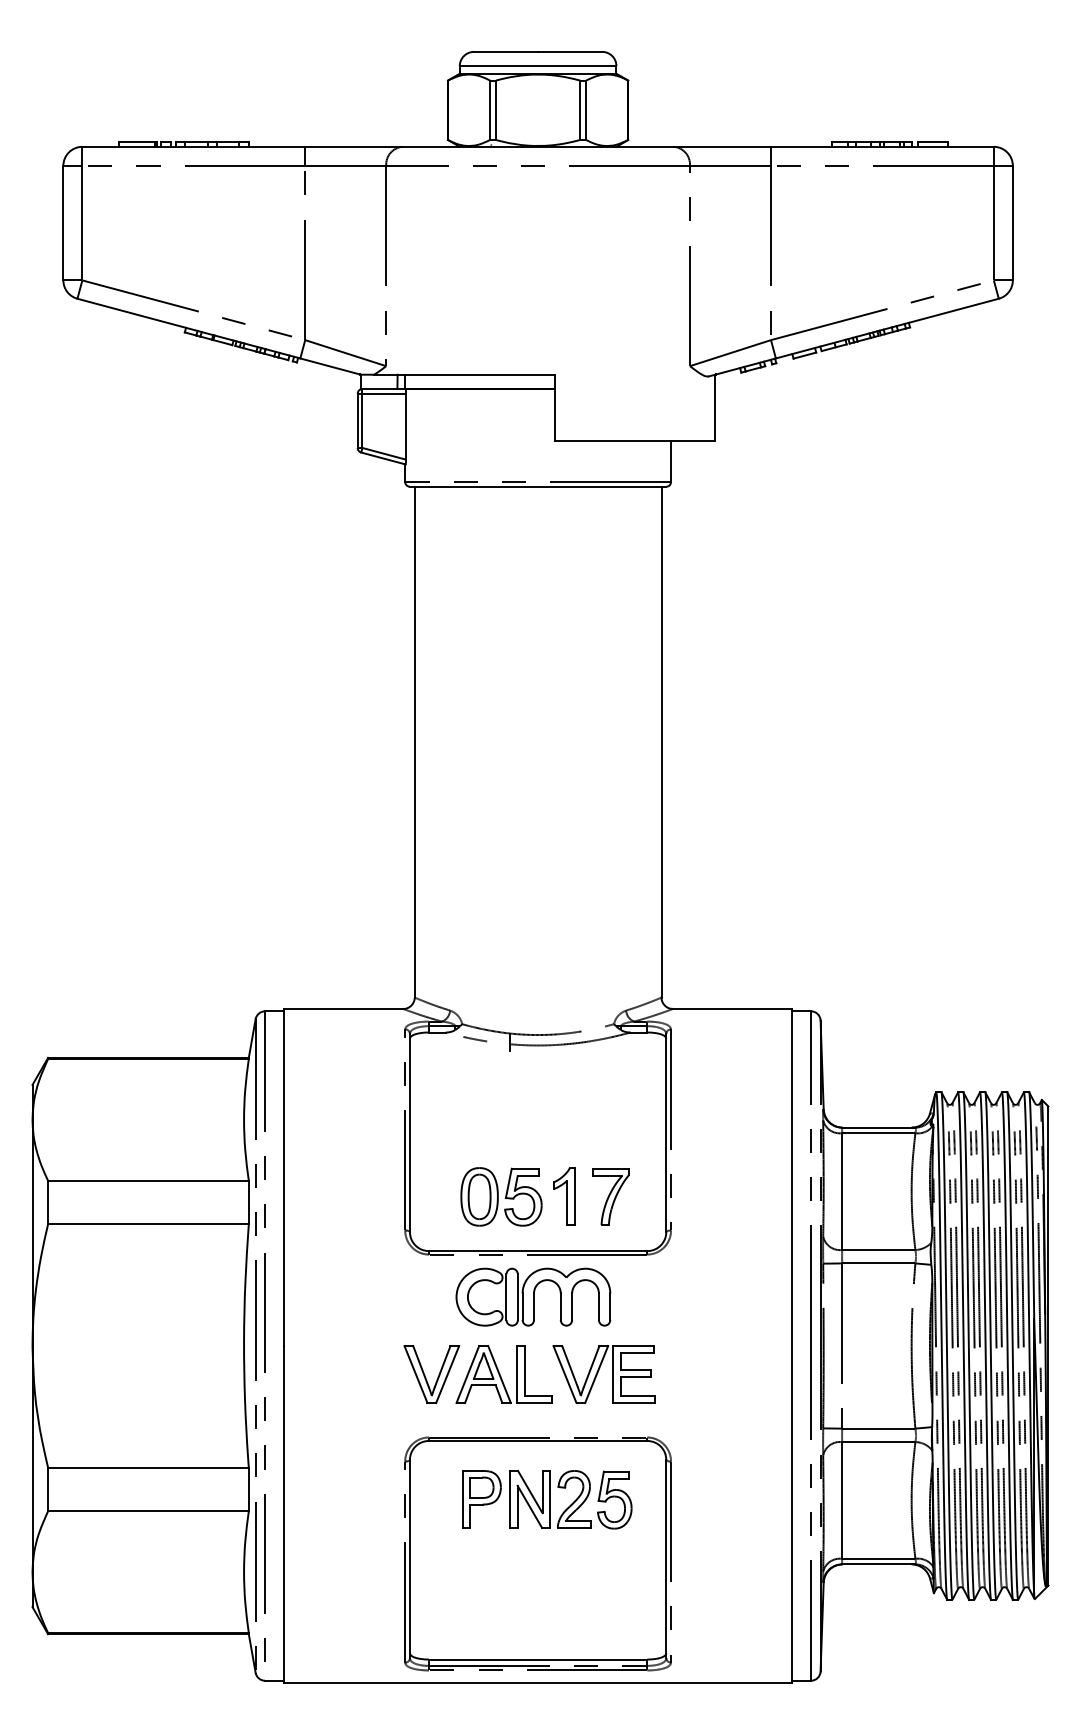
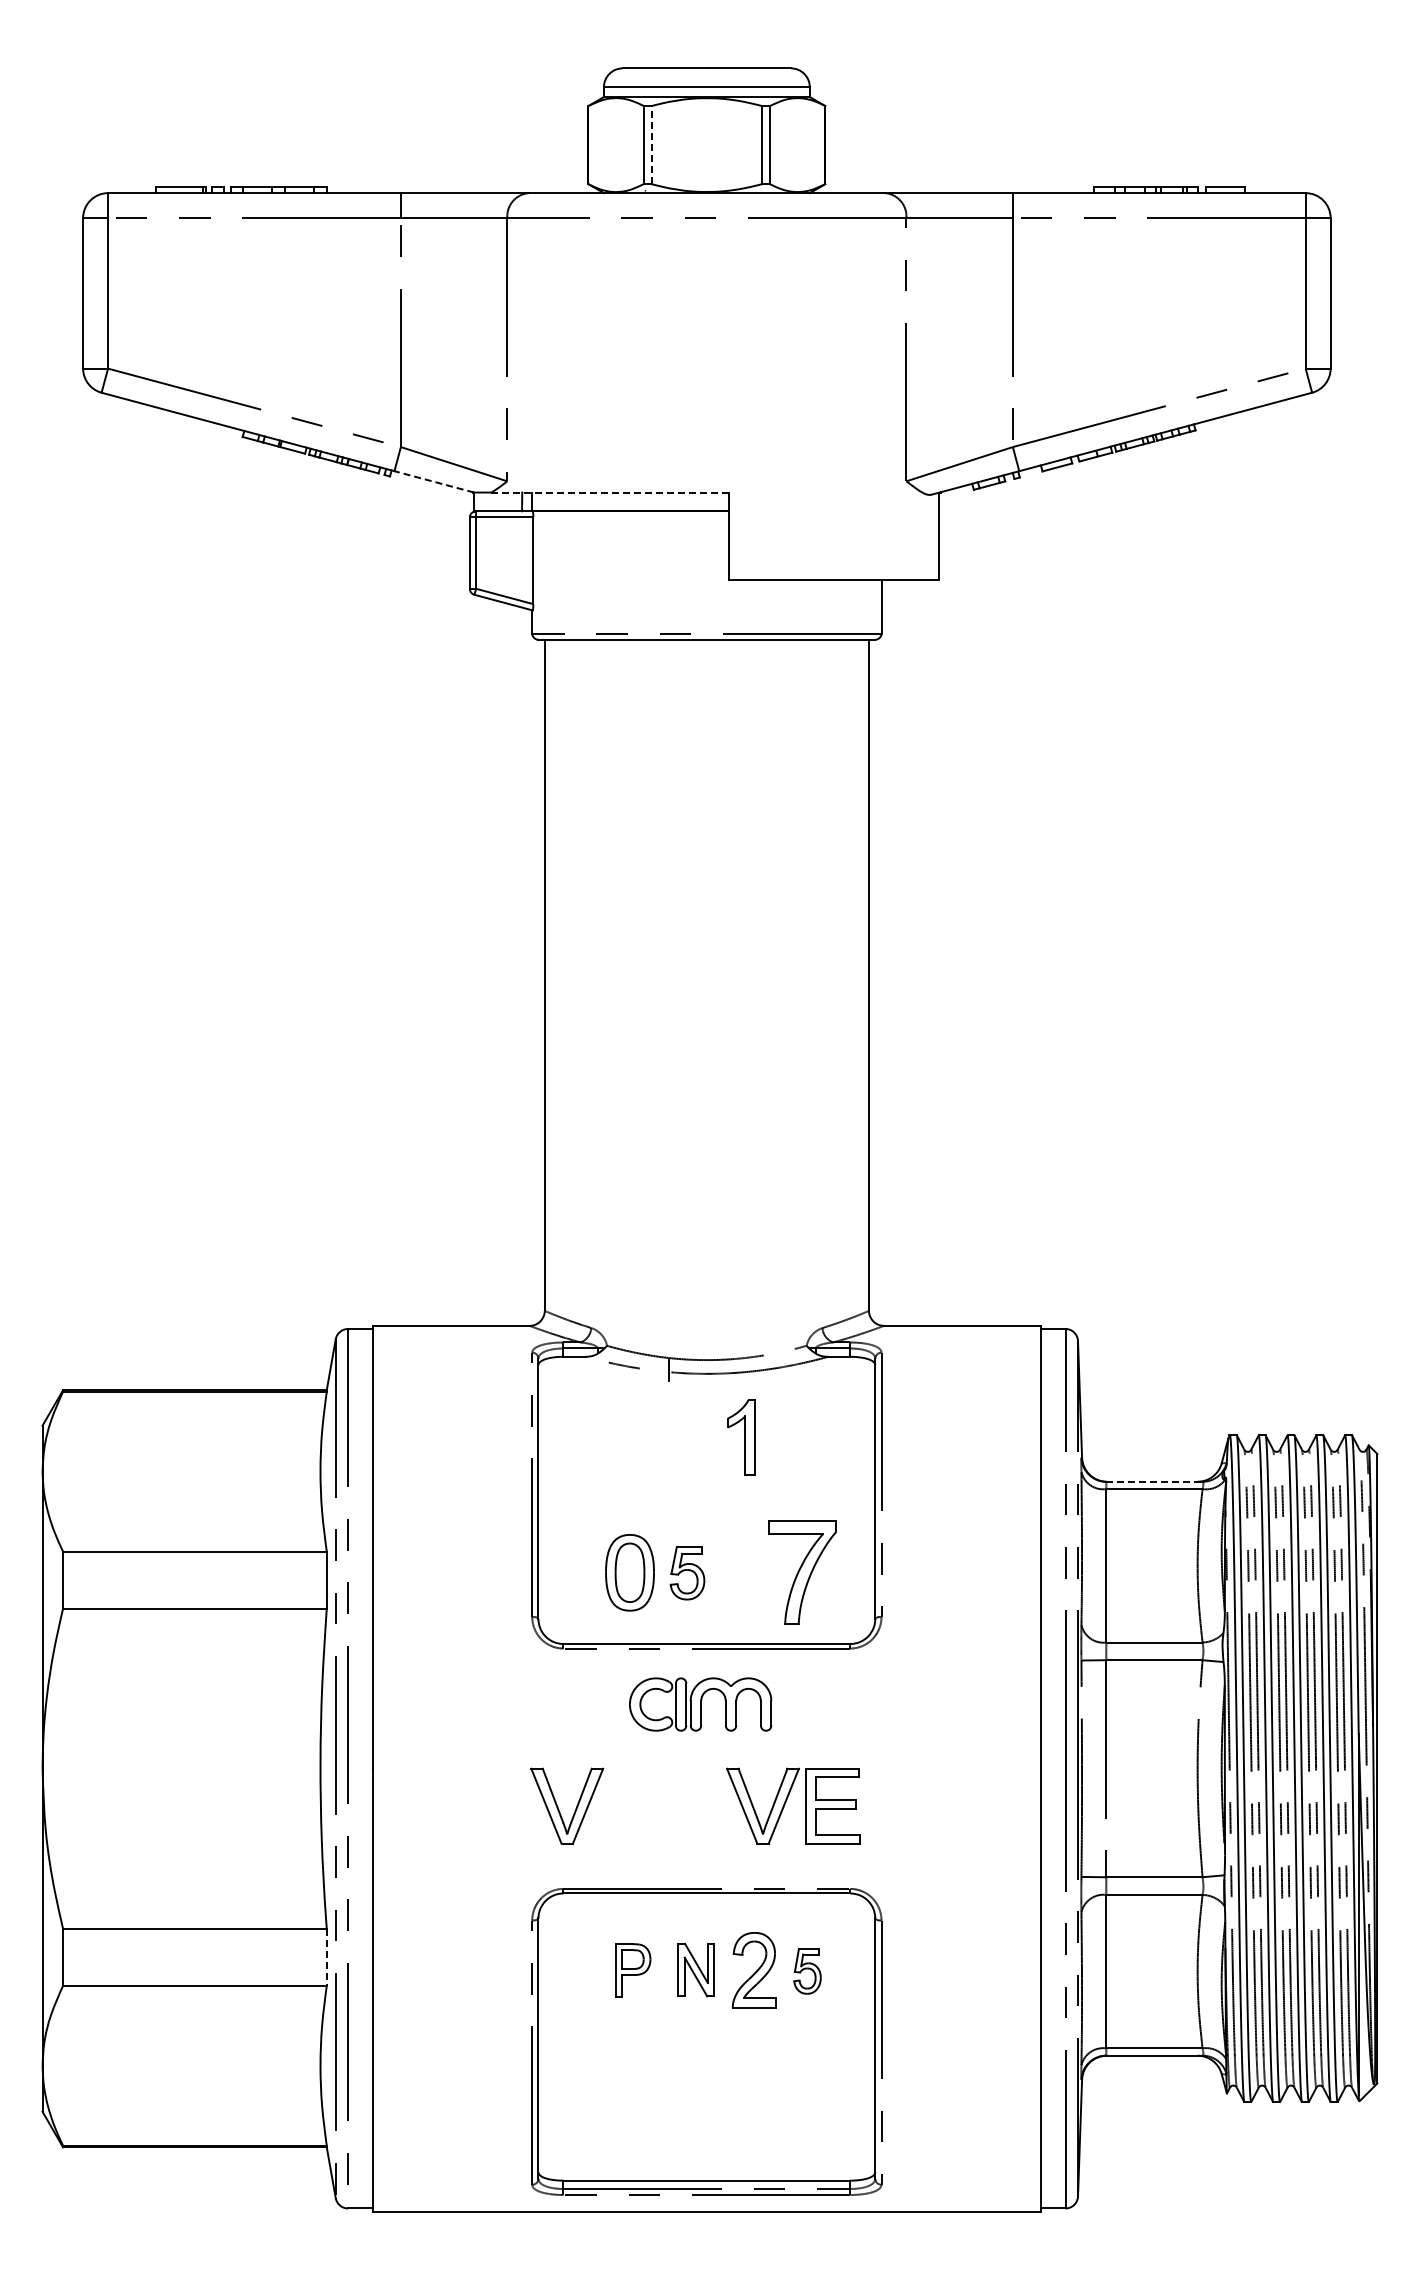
line: (495, 109) -> (651, 144), solid -> dashed
line: (330, 366) -> (433, 481), solid -> dashed
line: (464, 374) -> (610, 492), solid -> dashed
line: (878, 1127) -> (1154, 1481), solid -> dashed
part: (564, 1196) -> (741, 1437), moved
part: (610, 1196) -> (802, 1572), size x1.4
part: (523, 1197) -> (687, 1573), size x0.7
part: (533, 1297) -> (700, 1704), size x0.7
part: (503, 1374) -> (661, 1805), removed
line: (248, 1489) -> (326, 1957), solid -> dashed
part: (529, 1498) -> (695, 1969), size x0.7
part: (481, 1499) -> (632, 1970), size x0.7
part: (614, 1500) -> (807, 1971), size x0.6

